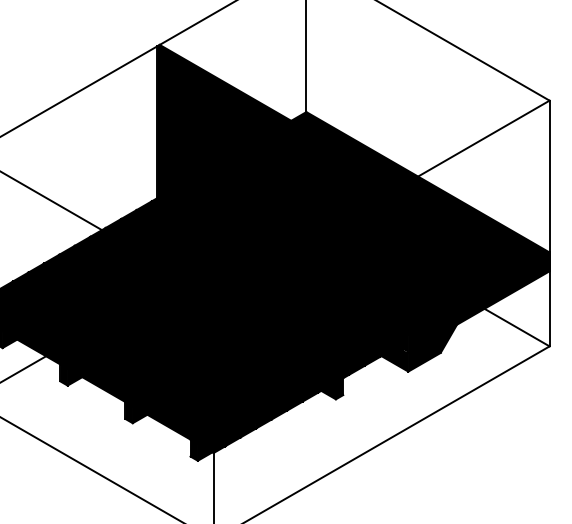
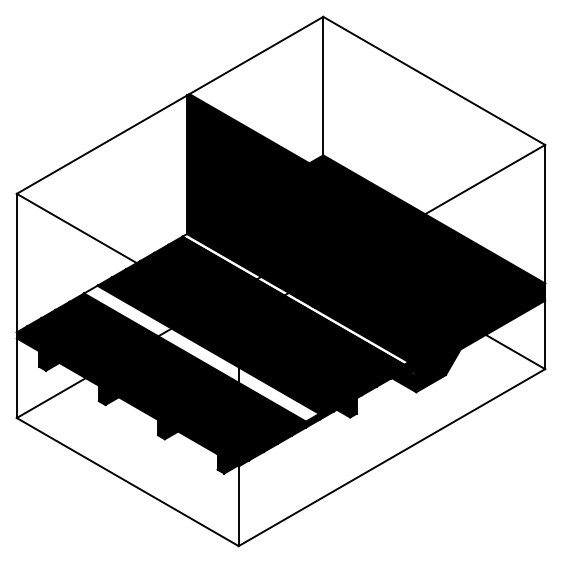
fill: (275, 270) -> (295, 299), removed
fill: (172, 329) -> (201, 353), removed

